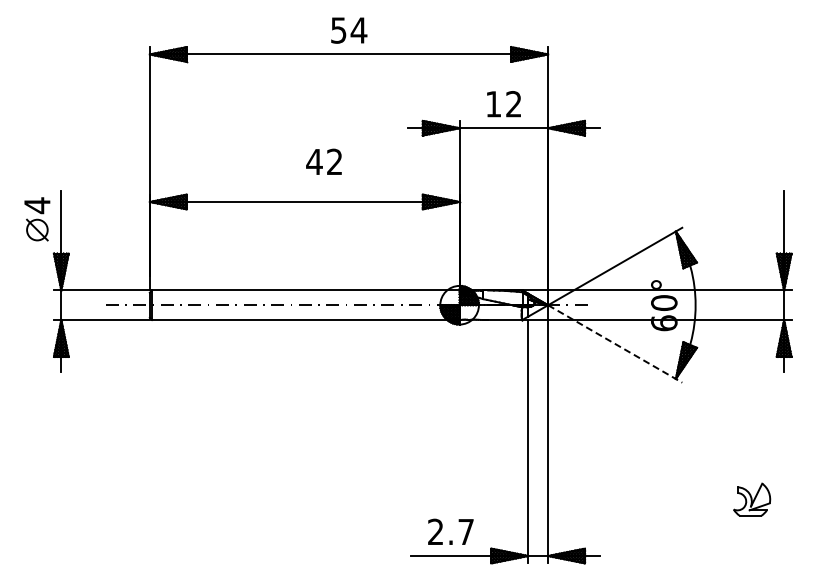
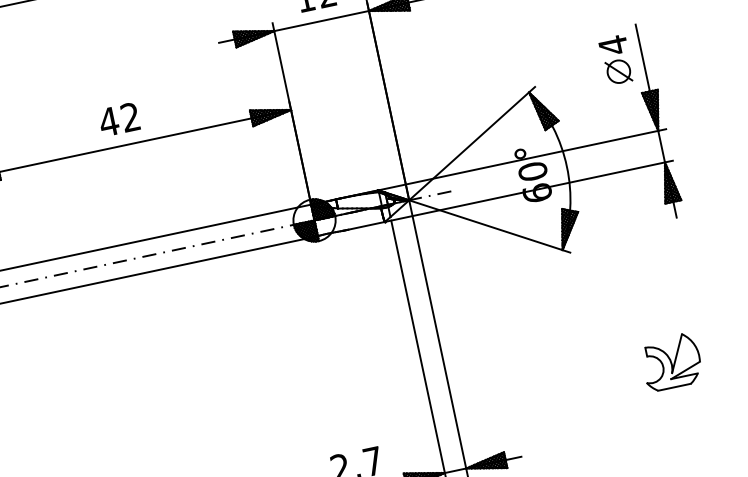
text: (323, 161) -> (118, 119), moved
part: (759, 219) -> (615, 60), added
line: (615, 344) -> (490, 226), dashed -> solid
part: (751, 499) -> (670, 361), size x1.43

